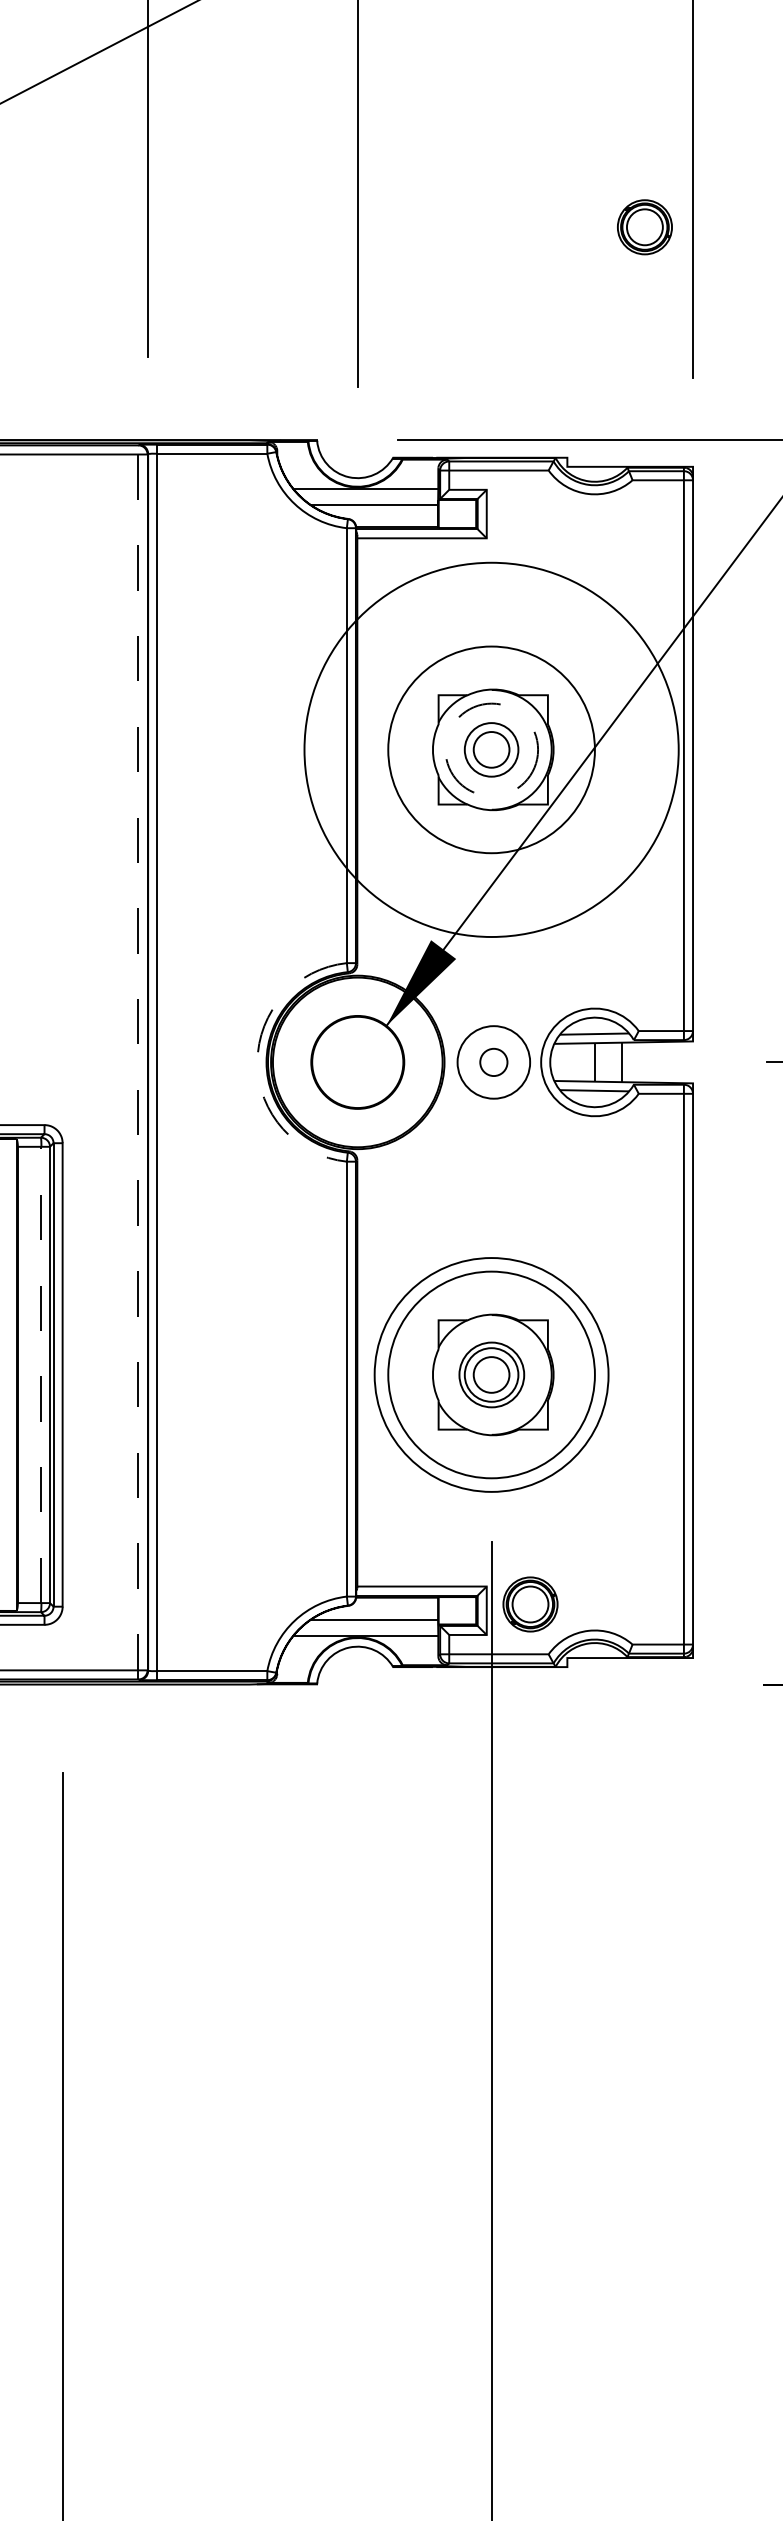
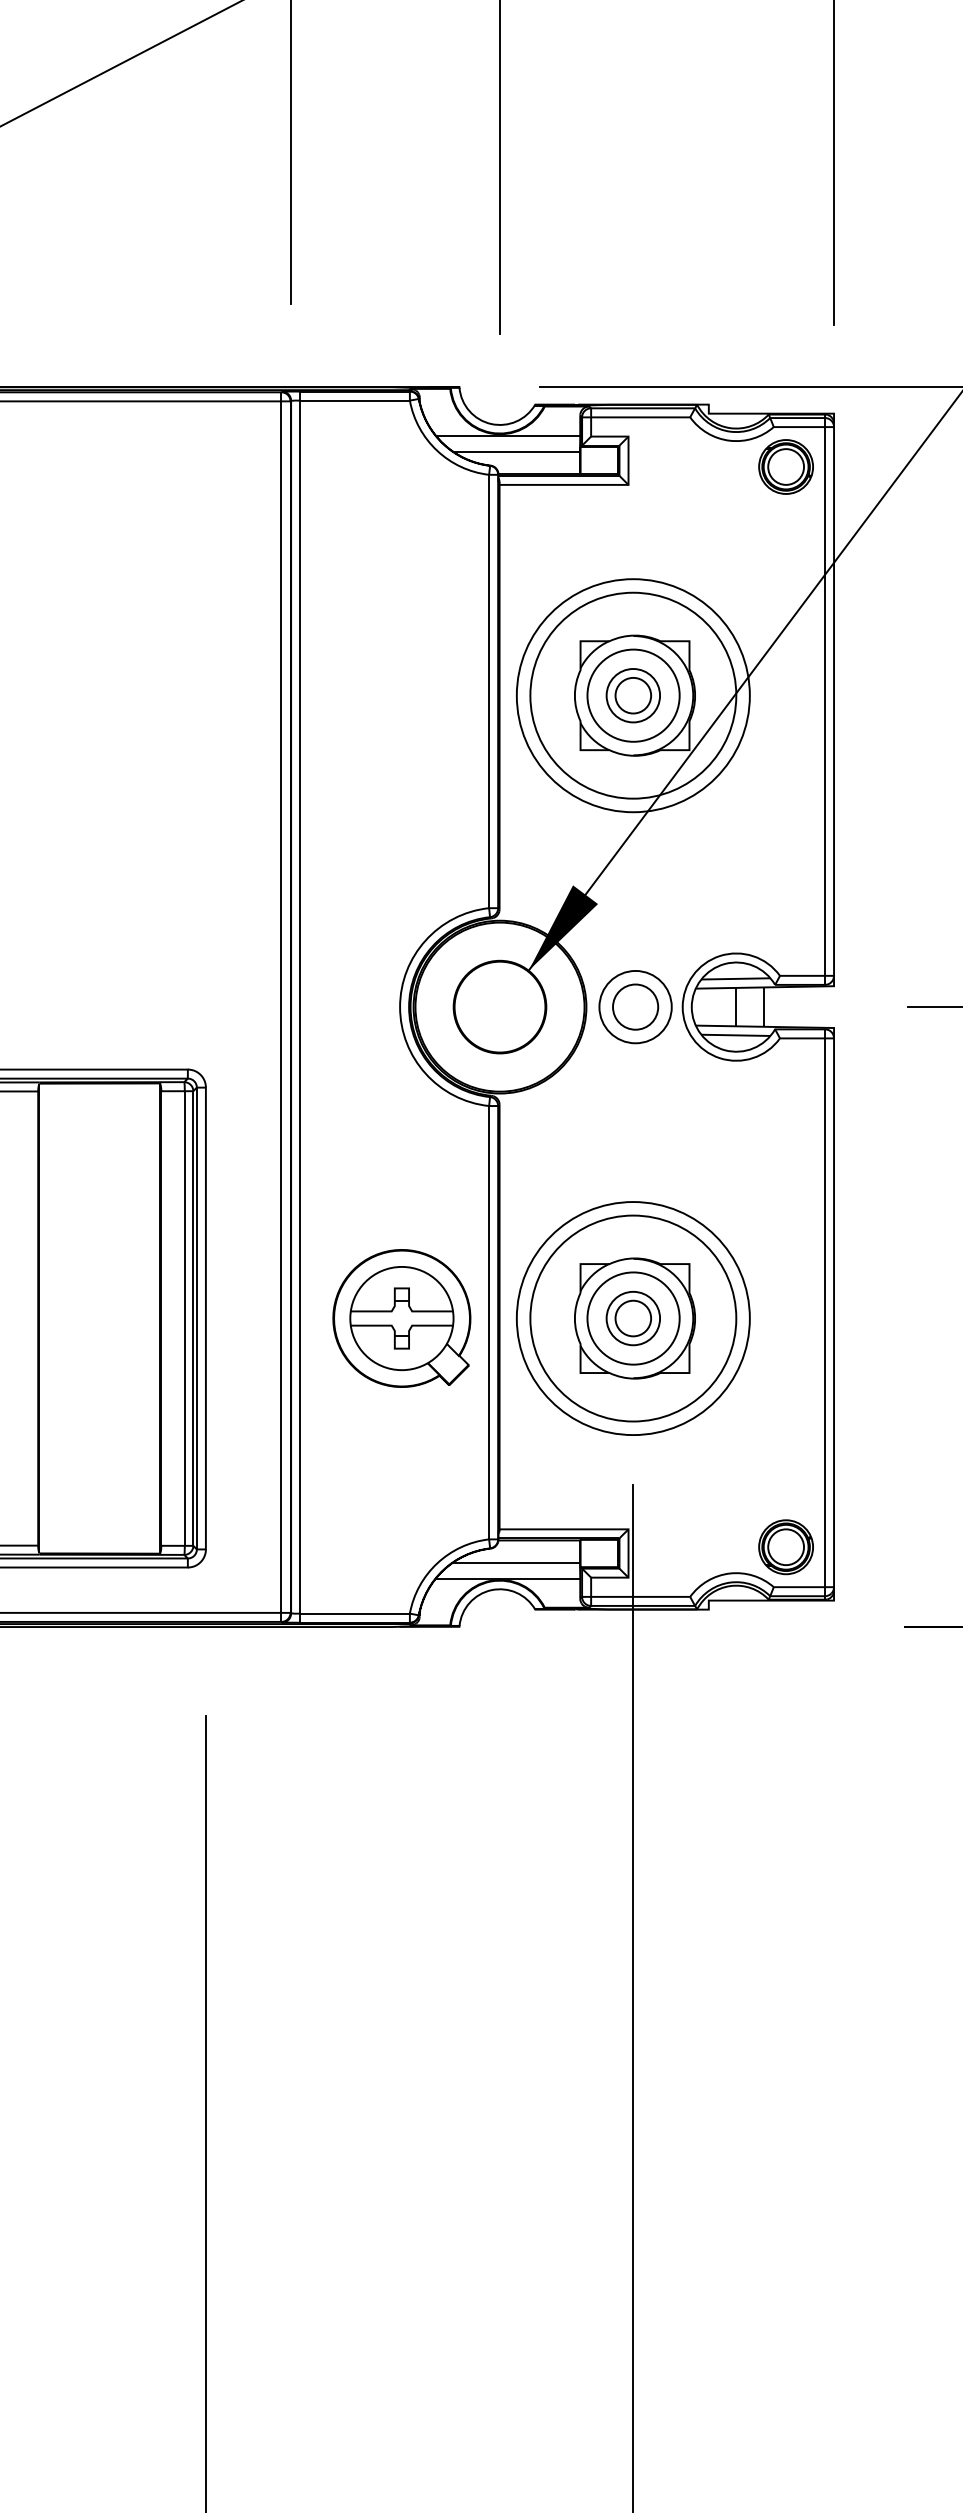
part: (644, 226) -> (785, 466), moved
circle: (490, 749) -> (632, 695), size x0.62
circle: (491, 749) -> (633, 695), dashed -> solid
circle: (493, 1061) -> (635, 1006), size x1.67
line: (138, 1062) -> (281, 1007), dashed -> solid
line: (257, 1062) -> (400, 1007), dashed -> solid
line: (41, 1374) -> (184, 1318), dashed -> solid
part: (258, 1374) -> (401, 1318), added
circle: (491, 1374) -> (633, 1318), size x1.43
part: (529, 1604) -> (785, 1547), moved

